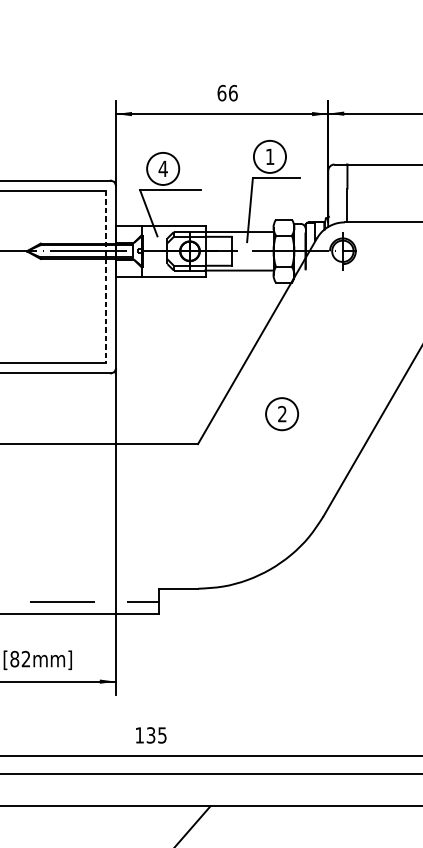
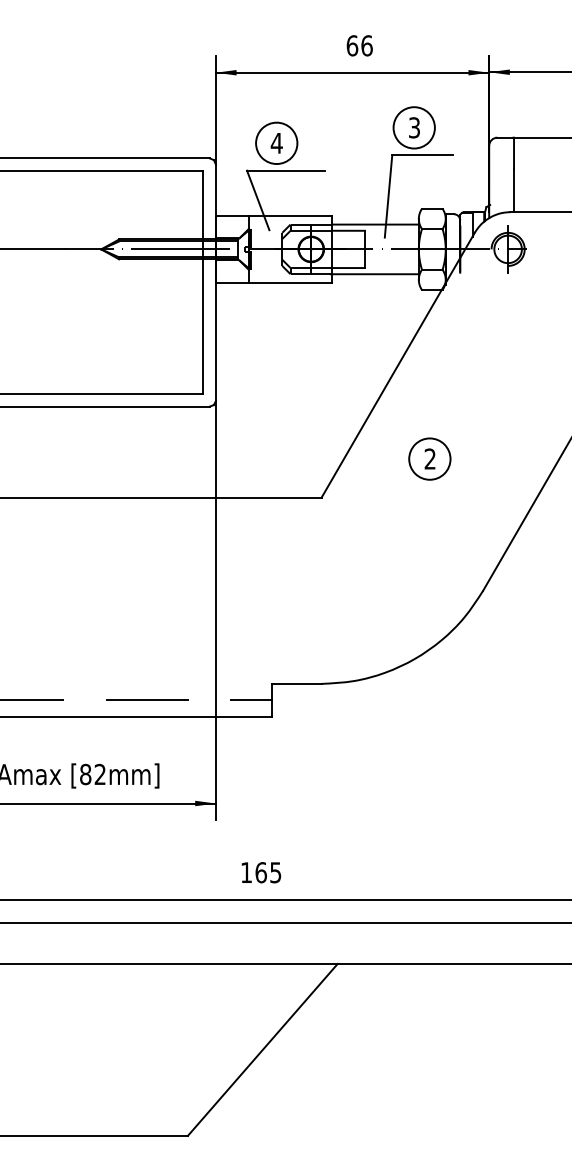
text: (270, 156) -> (414, 127), 1 -> 3
line: (106, 277) -> (203, 283), dashed -> solid
text: (151, 735) -> (261, 872), 135 -> 165

